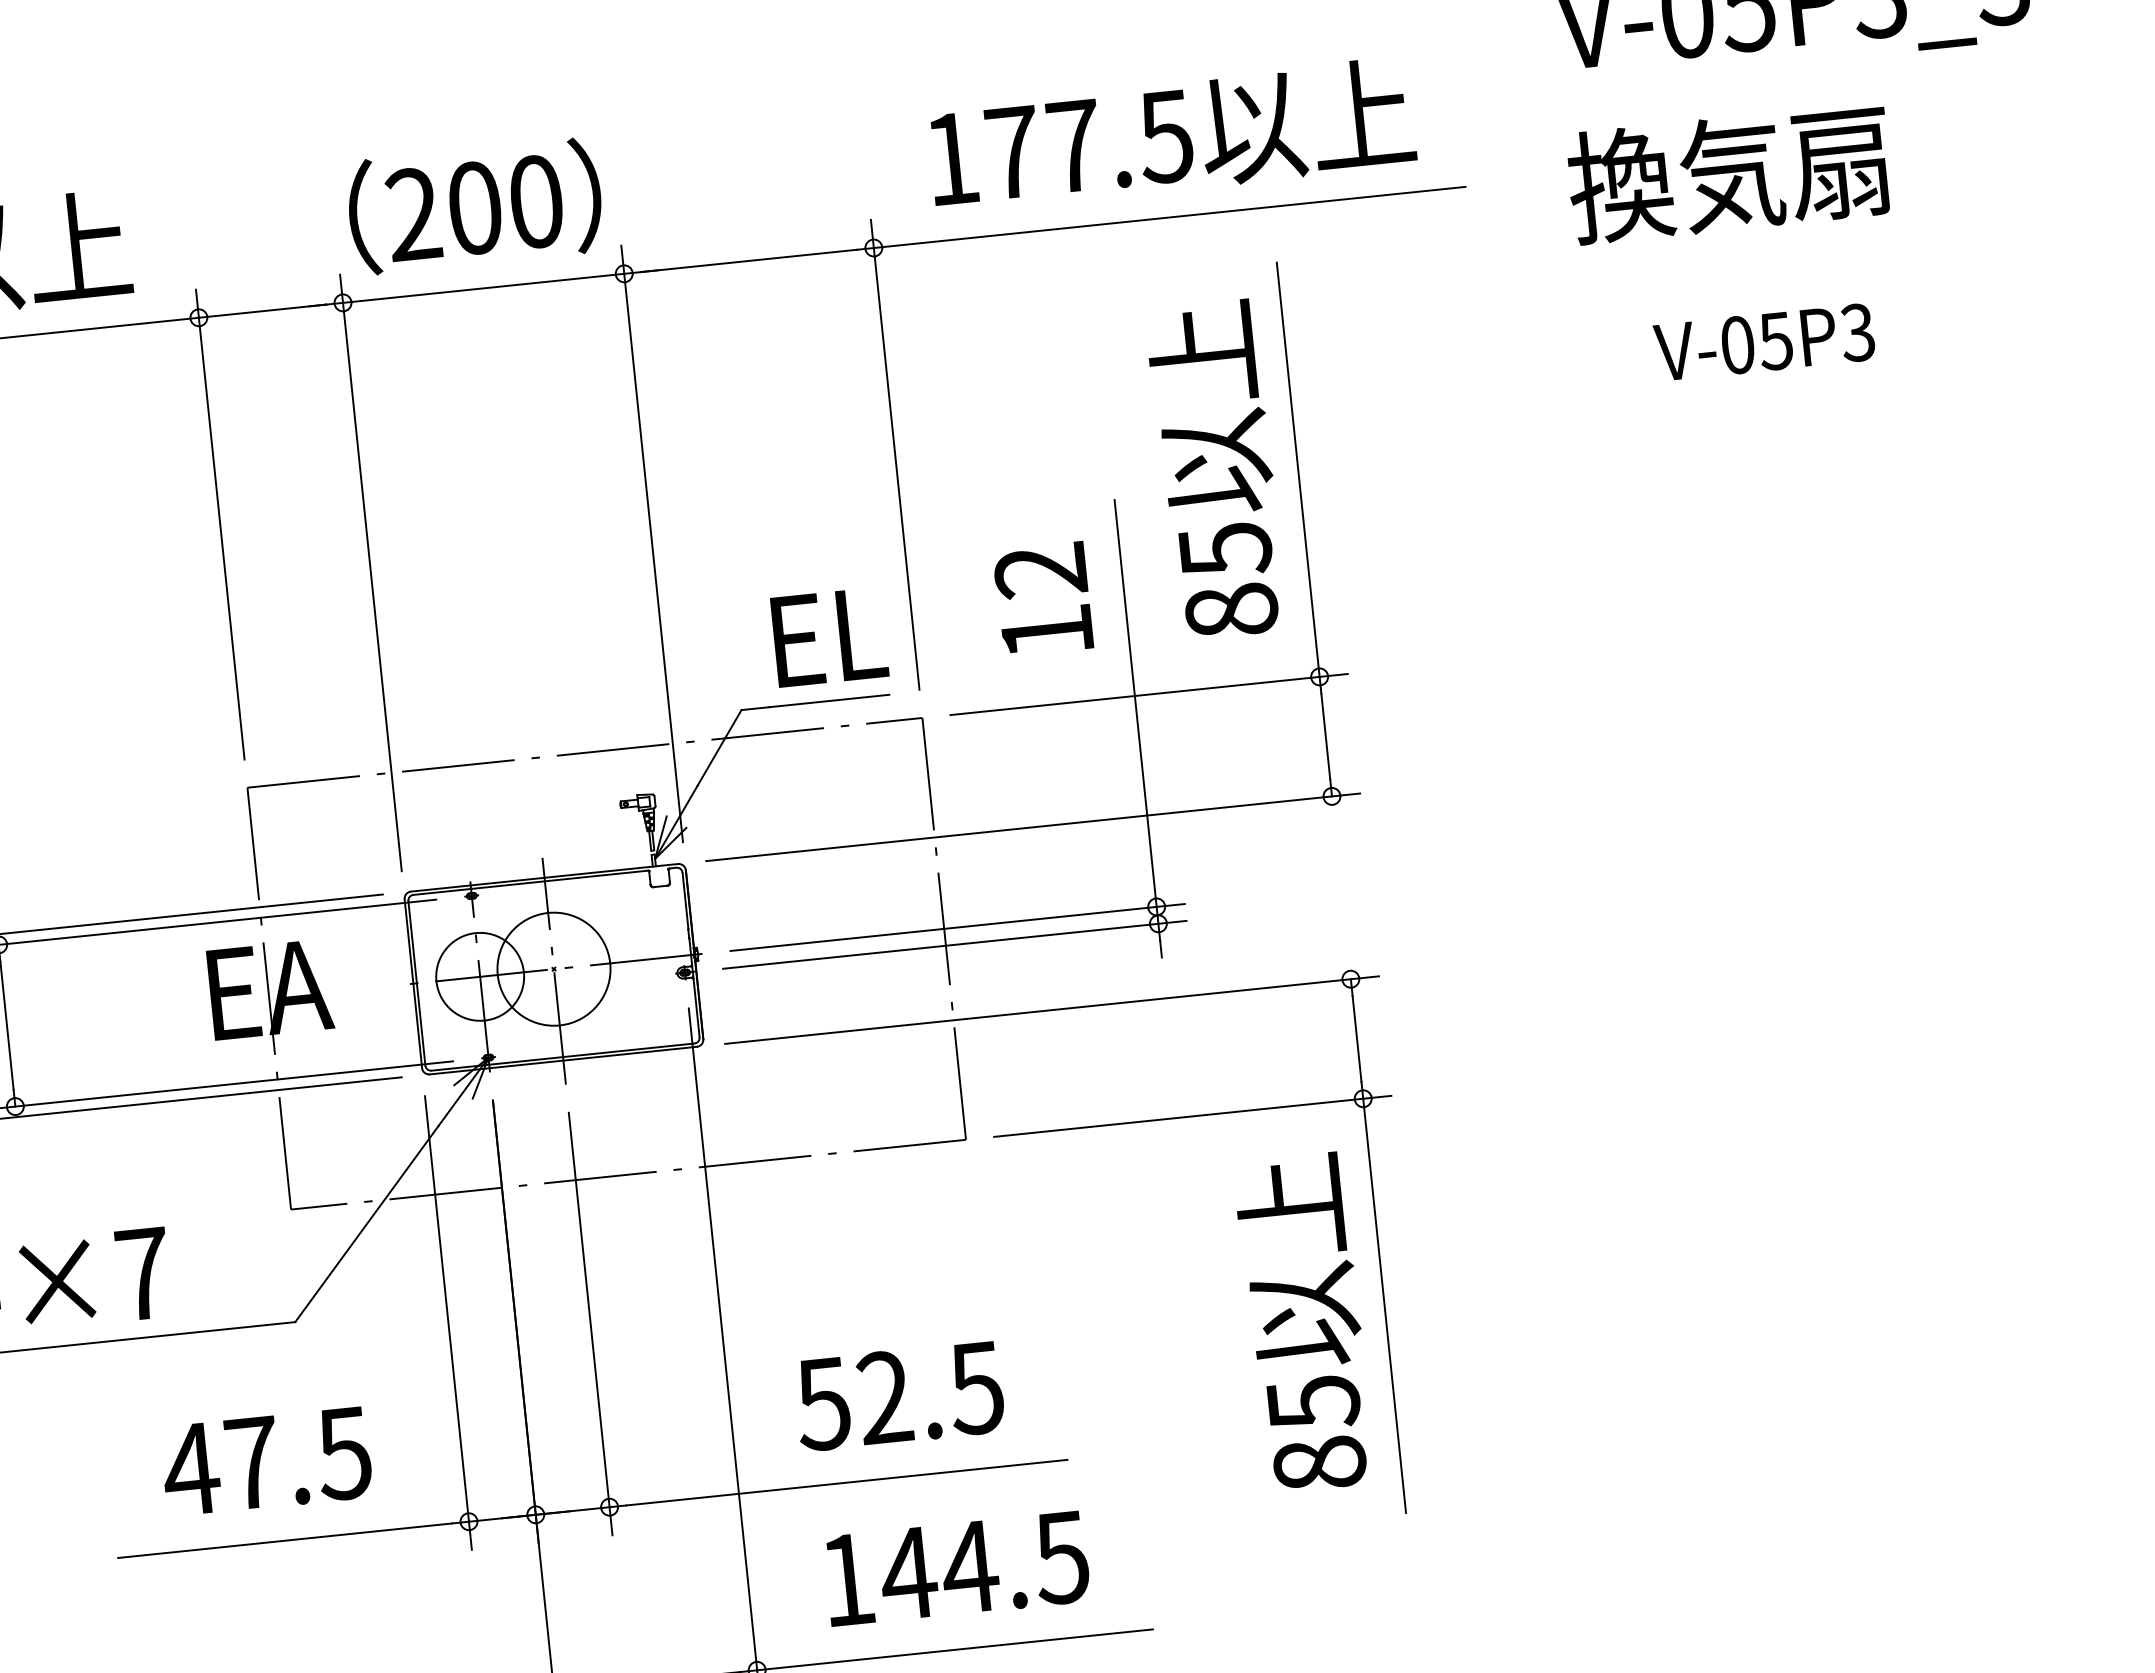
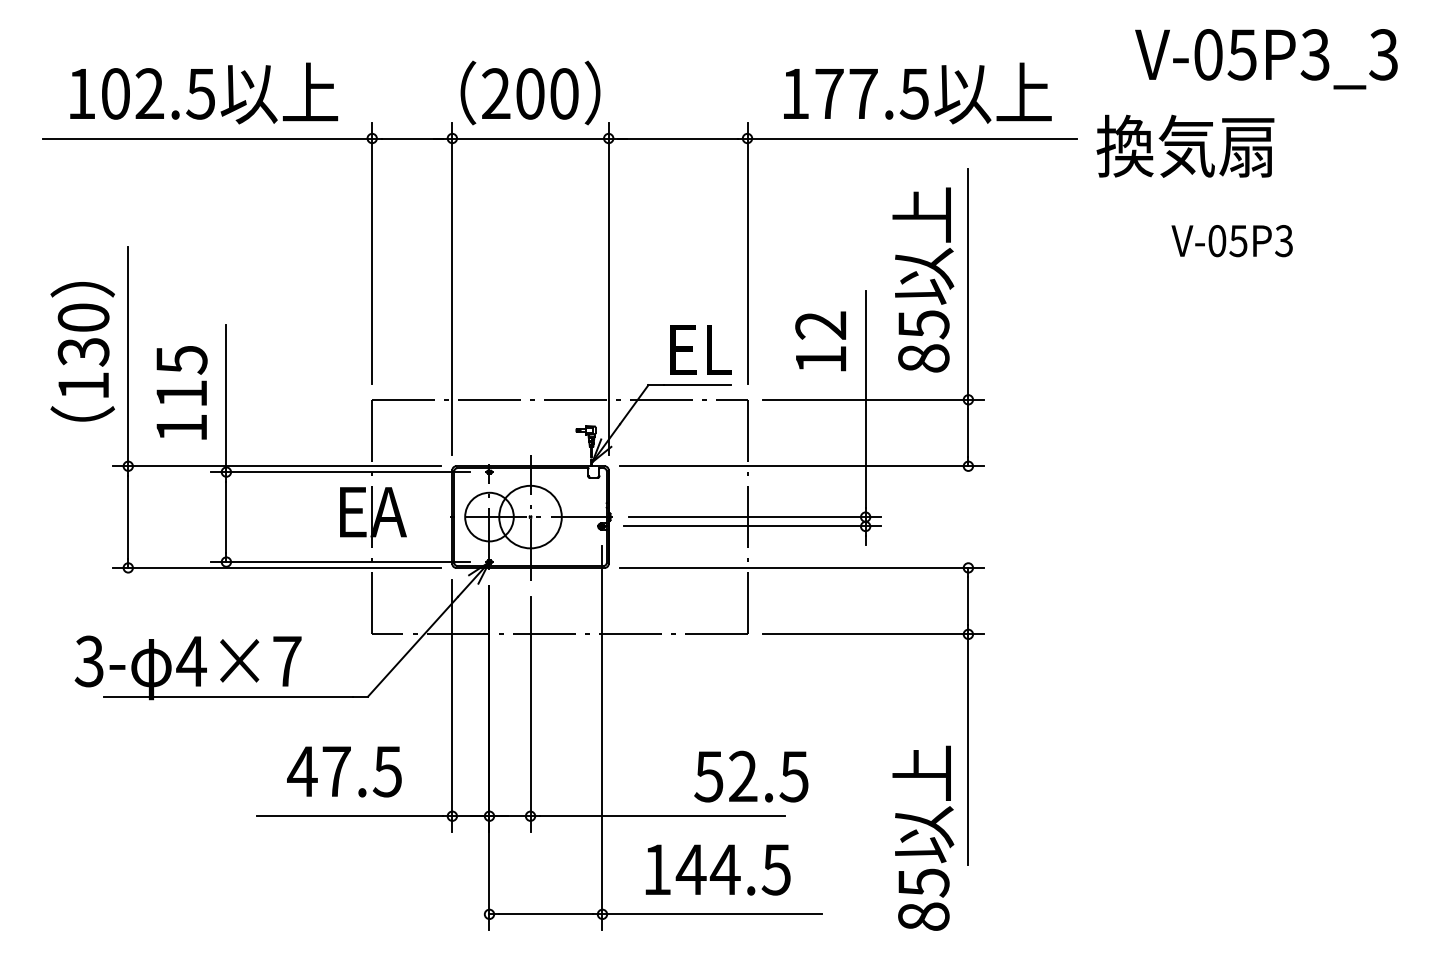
text: (1729, 172) -> (1185, 145), moved
text: (1304, 1321) -> (923, 837), moved
text: (899, 1395) -> (751, 776), moved

